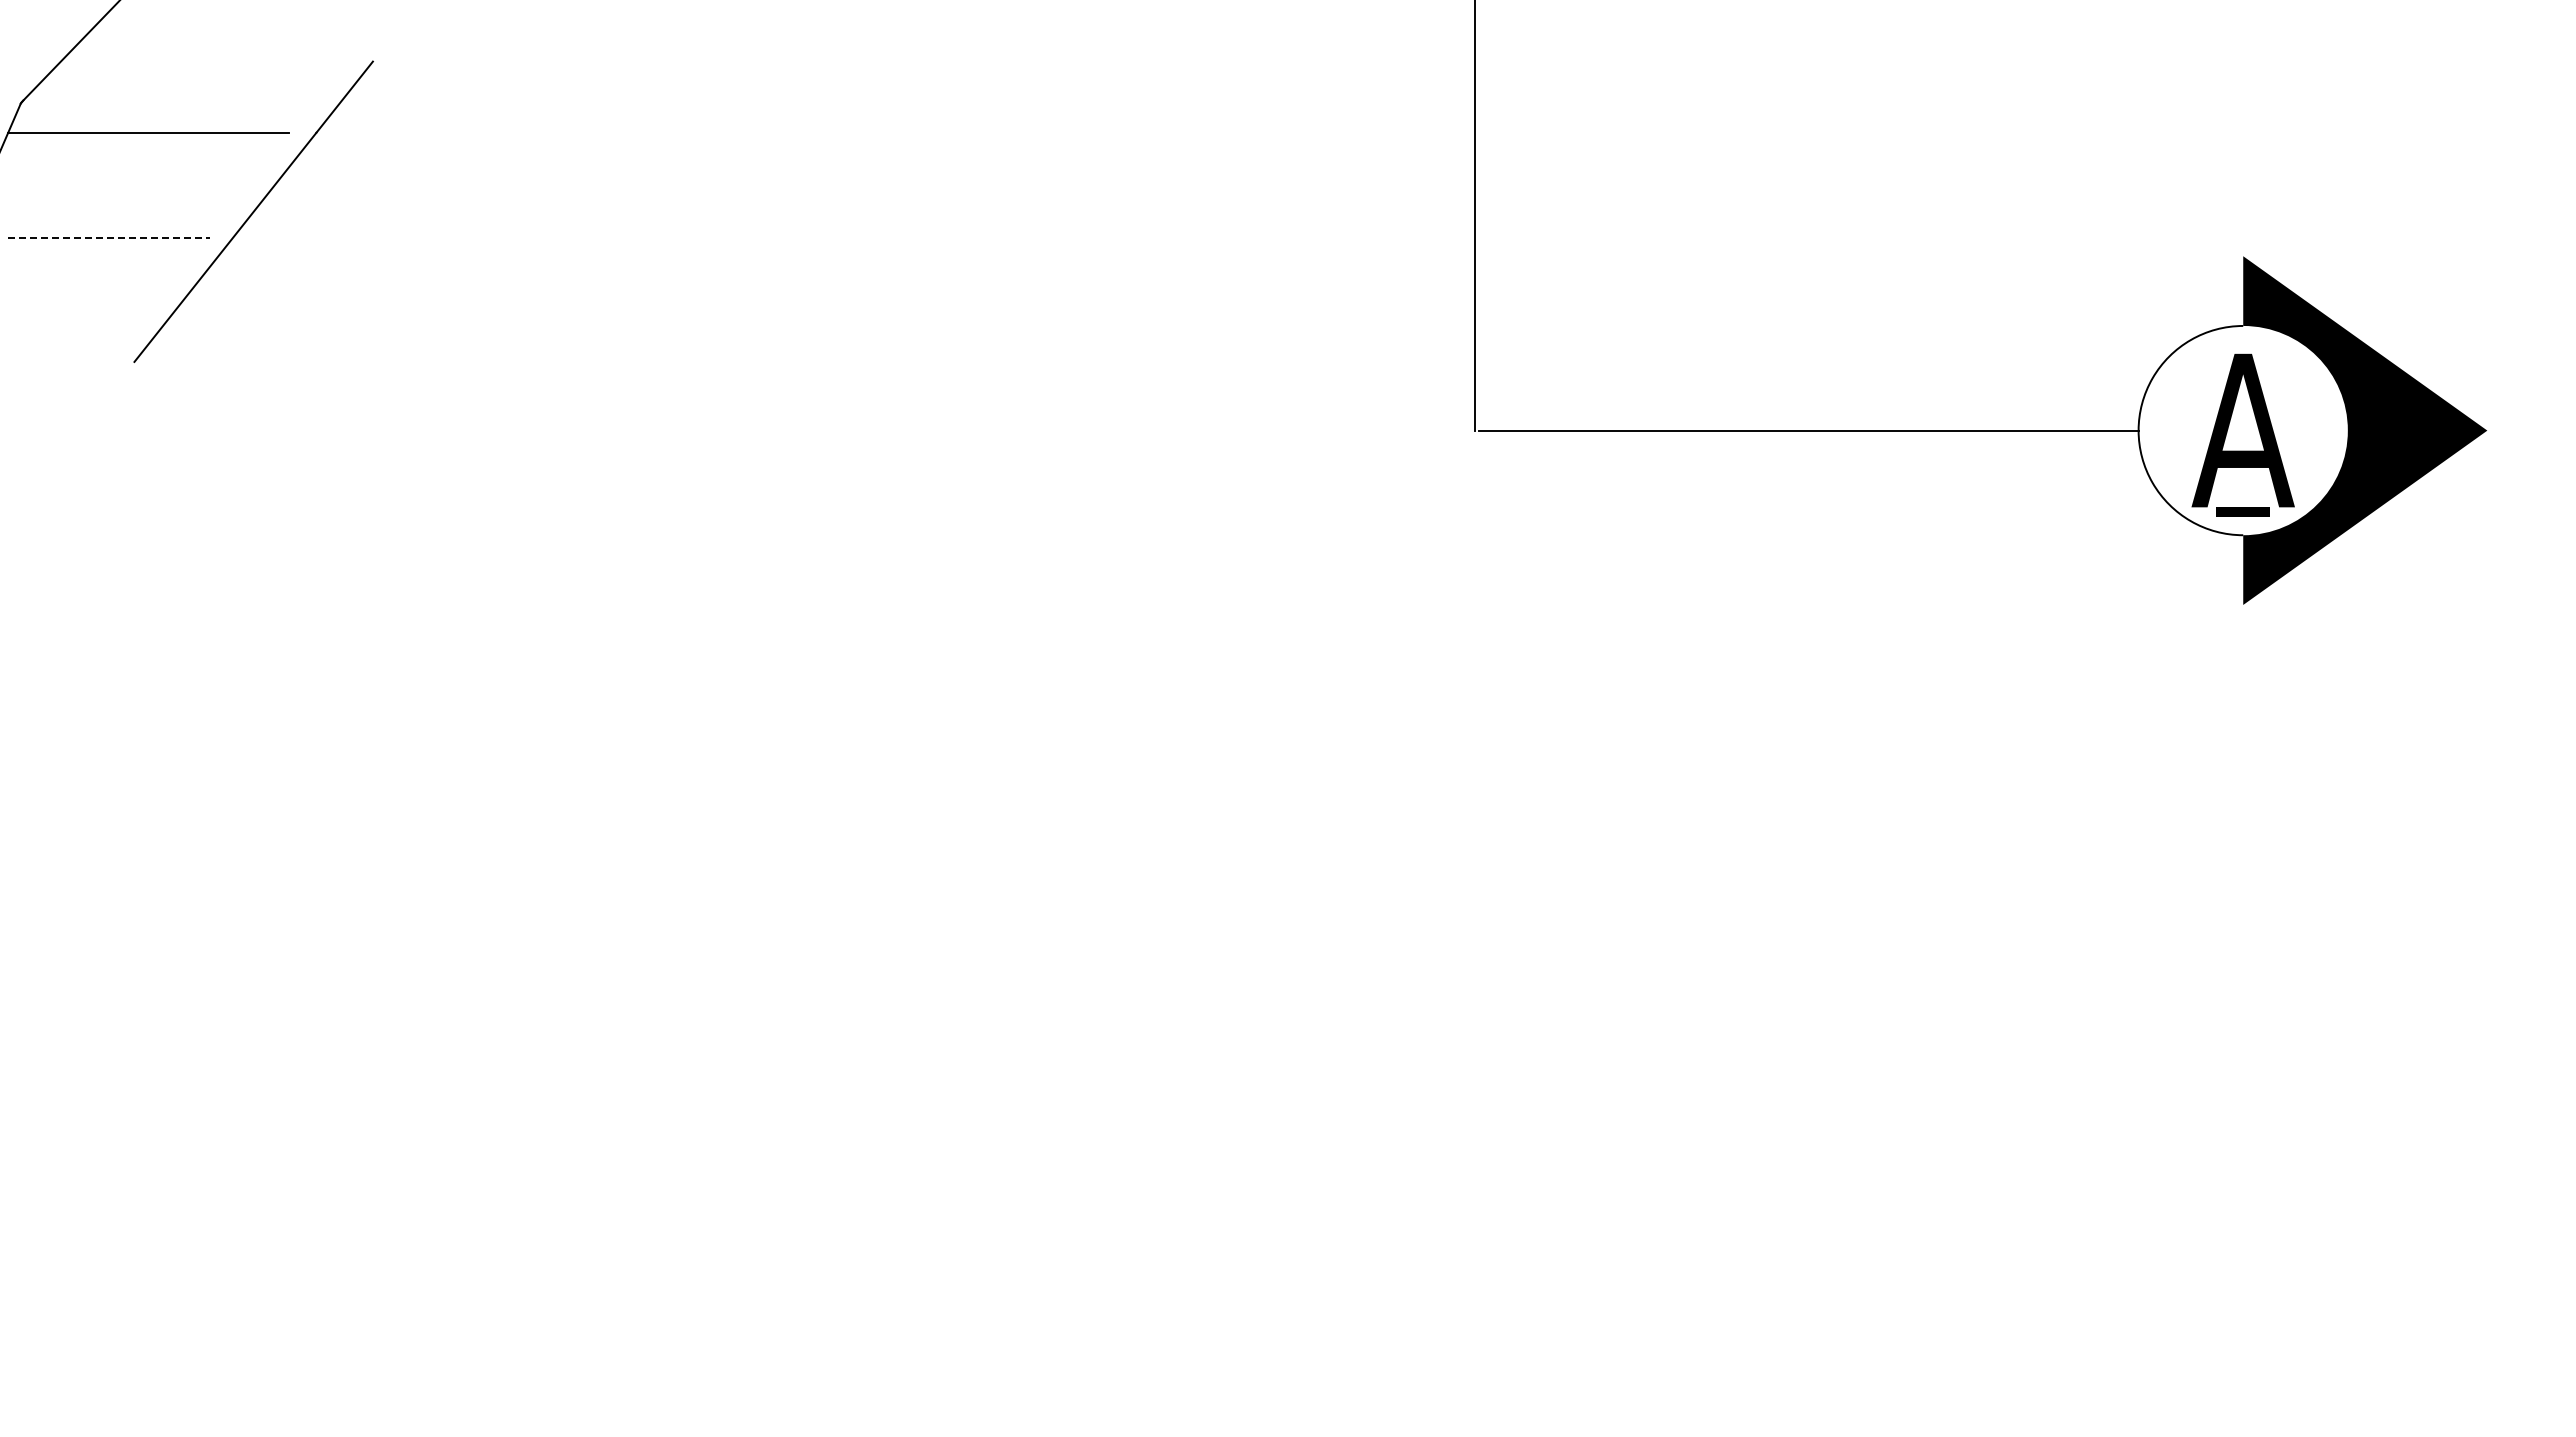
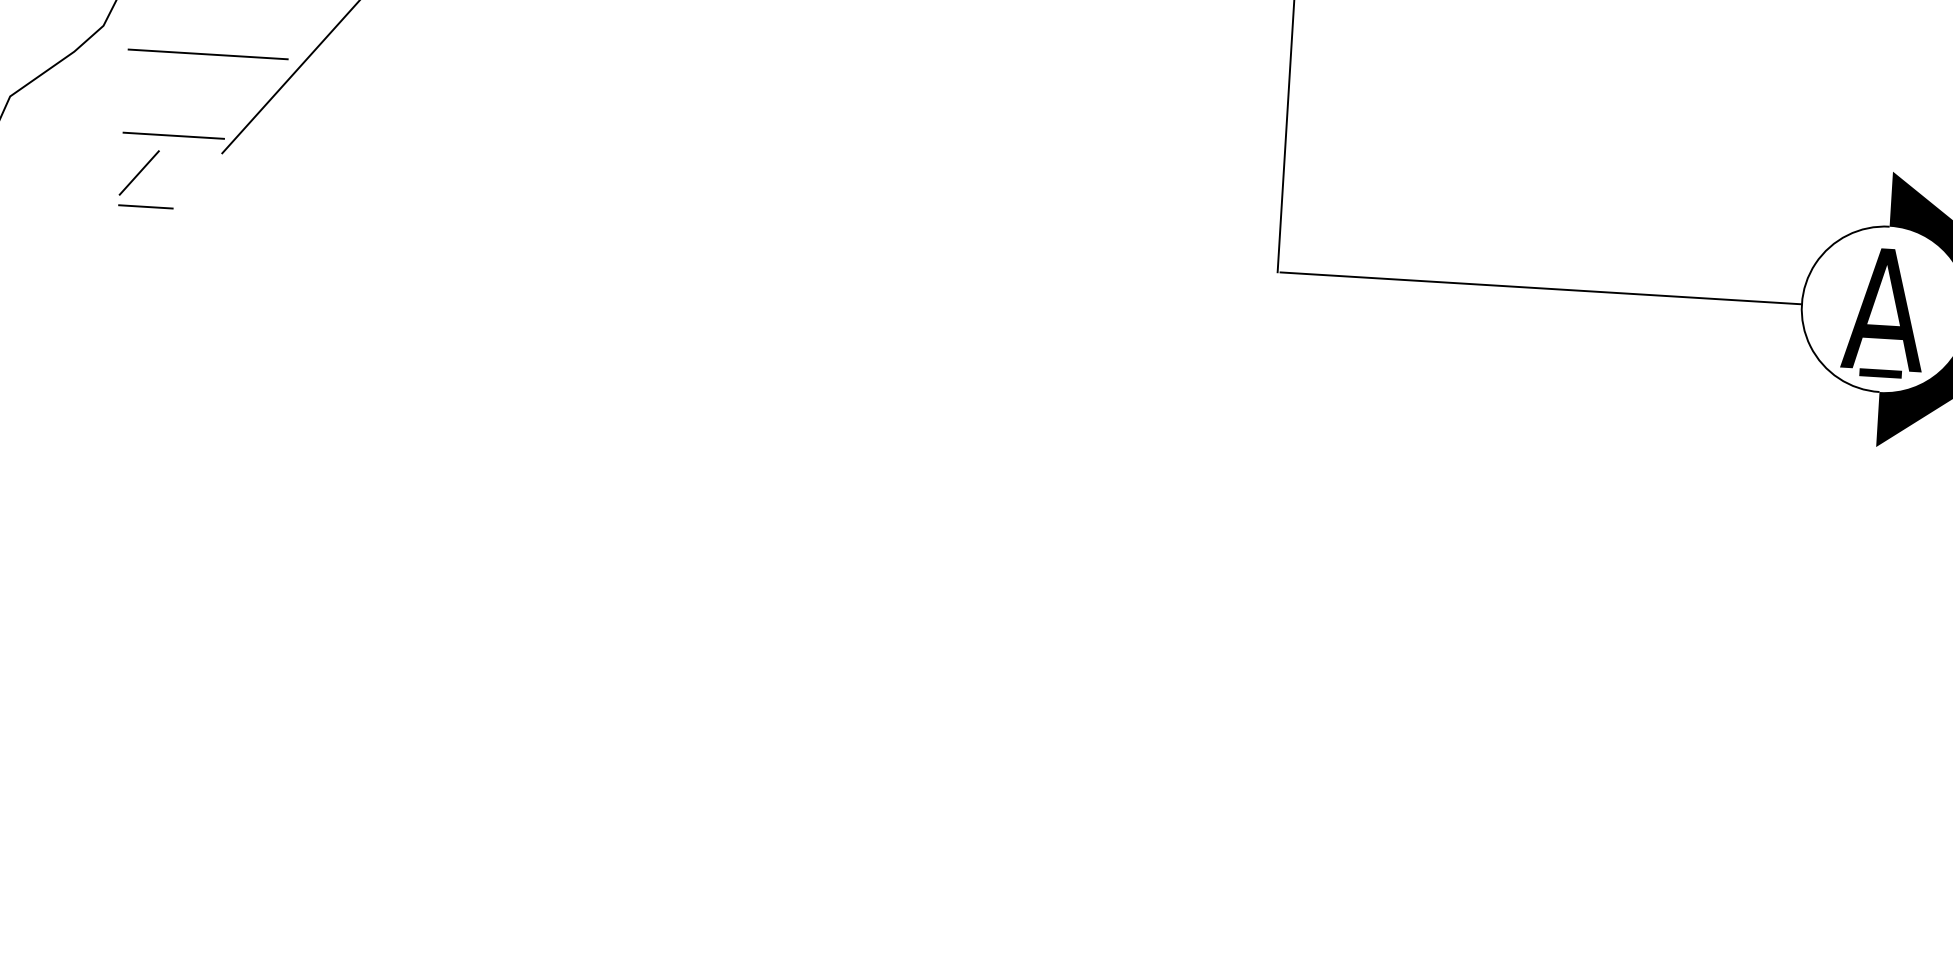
line: (109, 238) -> (208, 54), dashed -> solid
line: (71, 343) -> (173, 135), added
line: (31, 393) -> (139, 173), added
line: (42, 435) -> (146, 206), added

